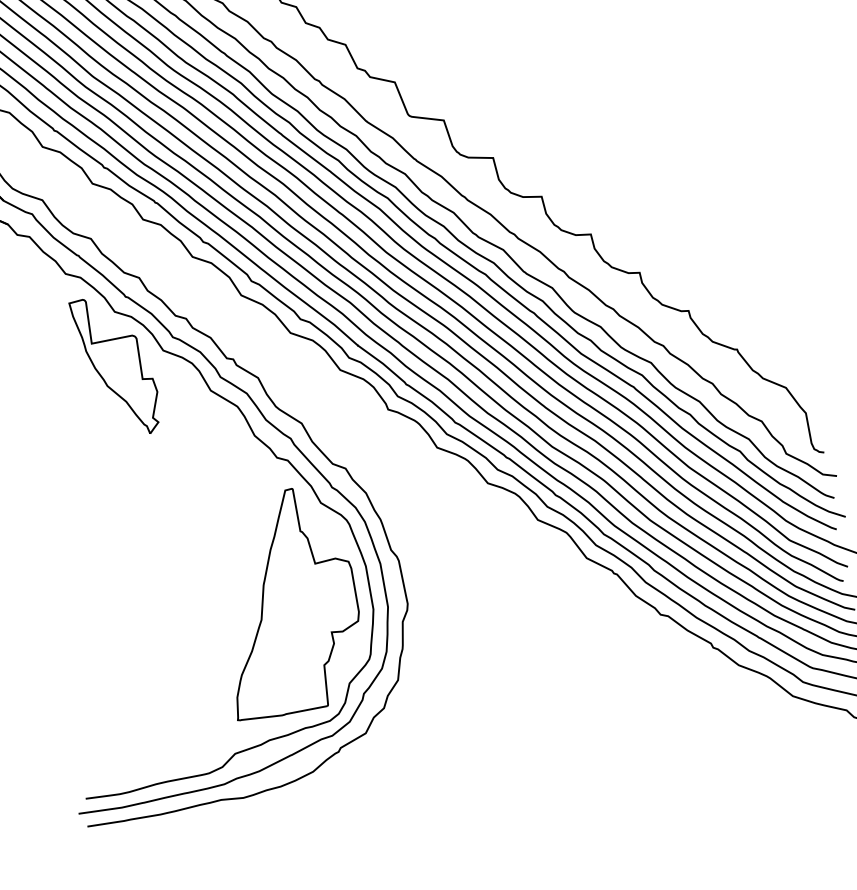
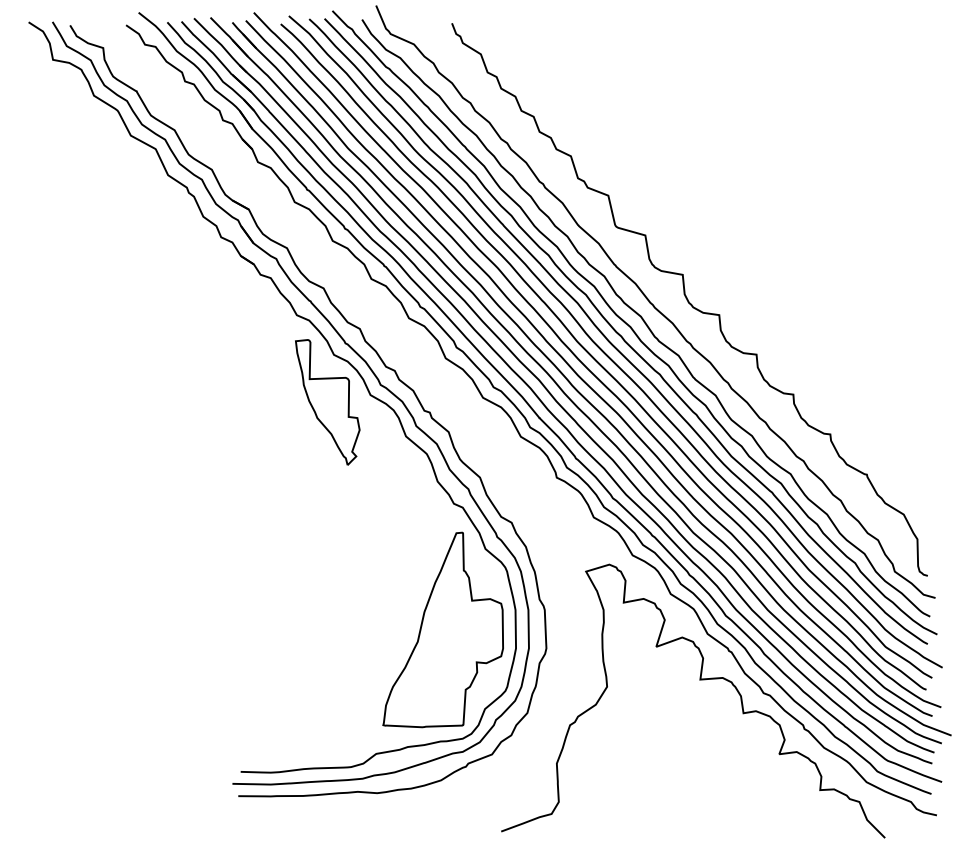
curve: (586, 612) -> (699, 680), added

